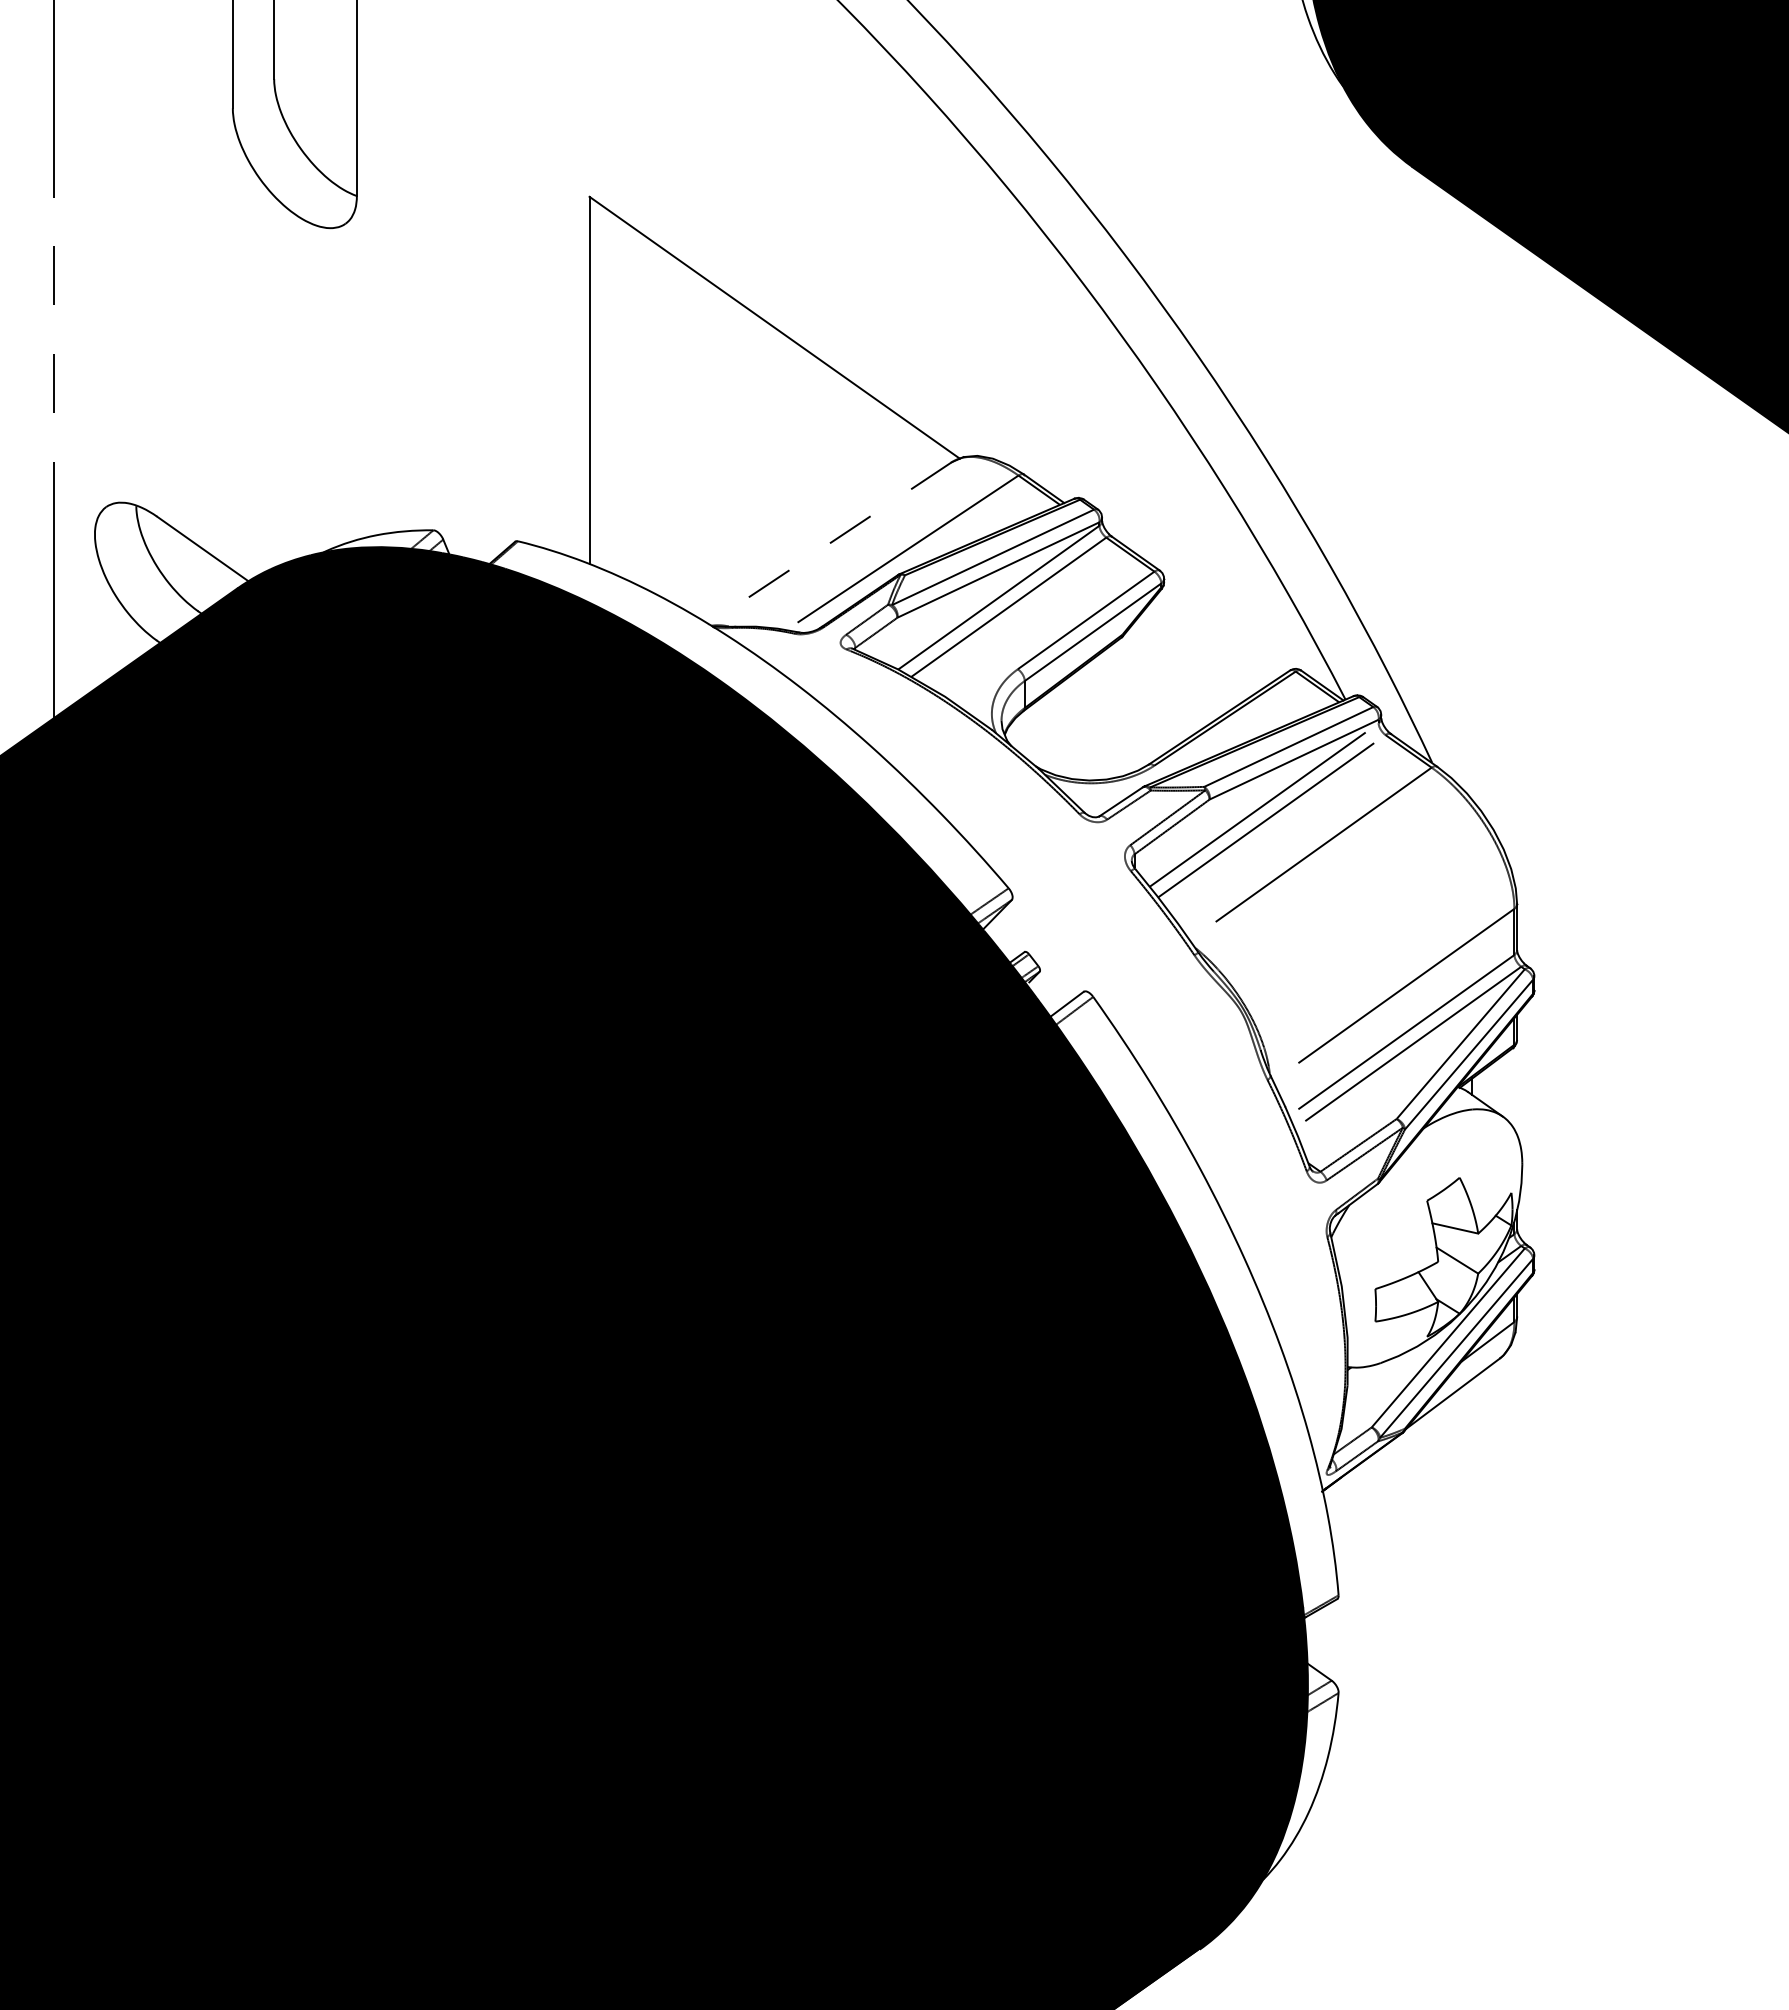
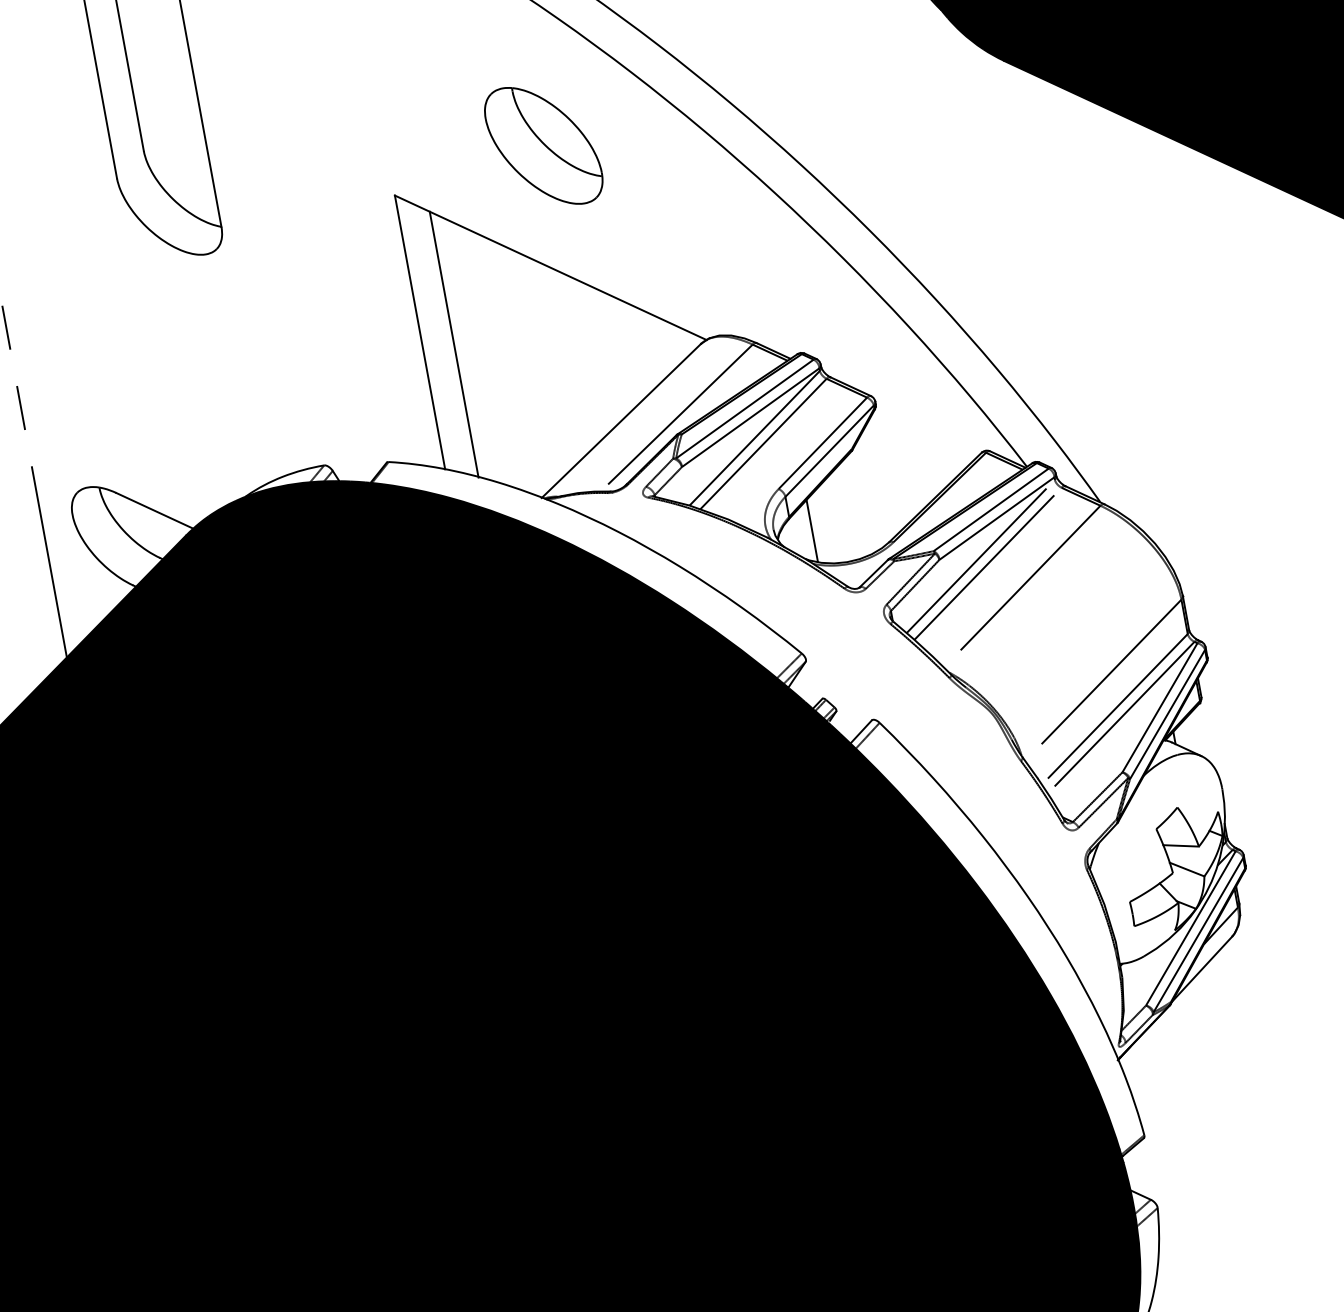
part: (794, 167) -> (543, 145), added
line: (630, 404) -> (453, 344), added
line: (829, 543) -> (621, 421), dashed -> solid
line: (1051, 731) -> (812, 530), added

